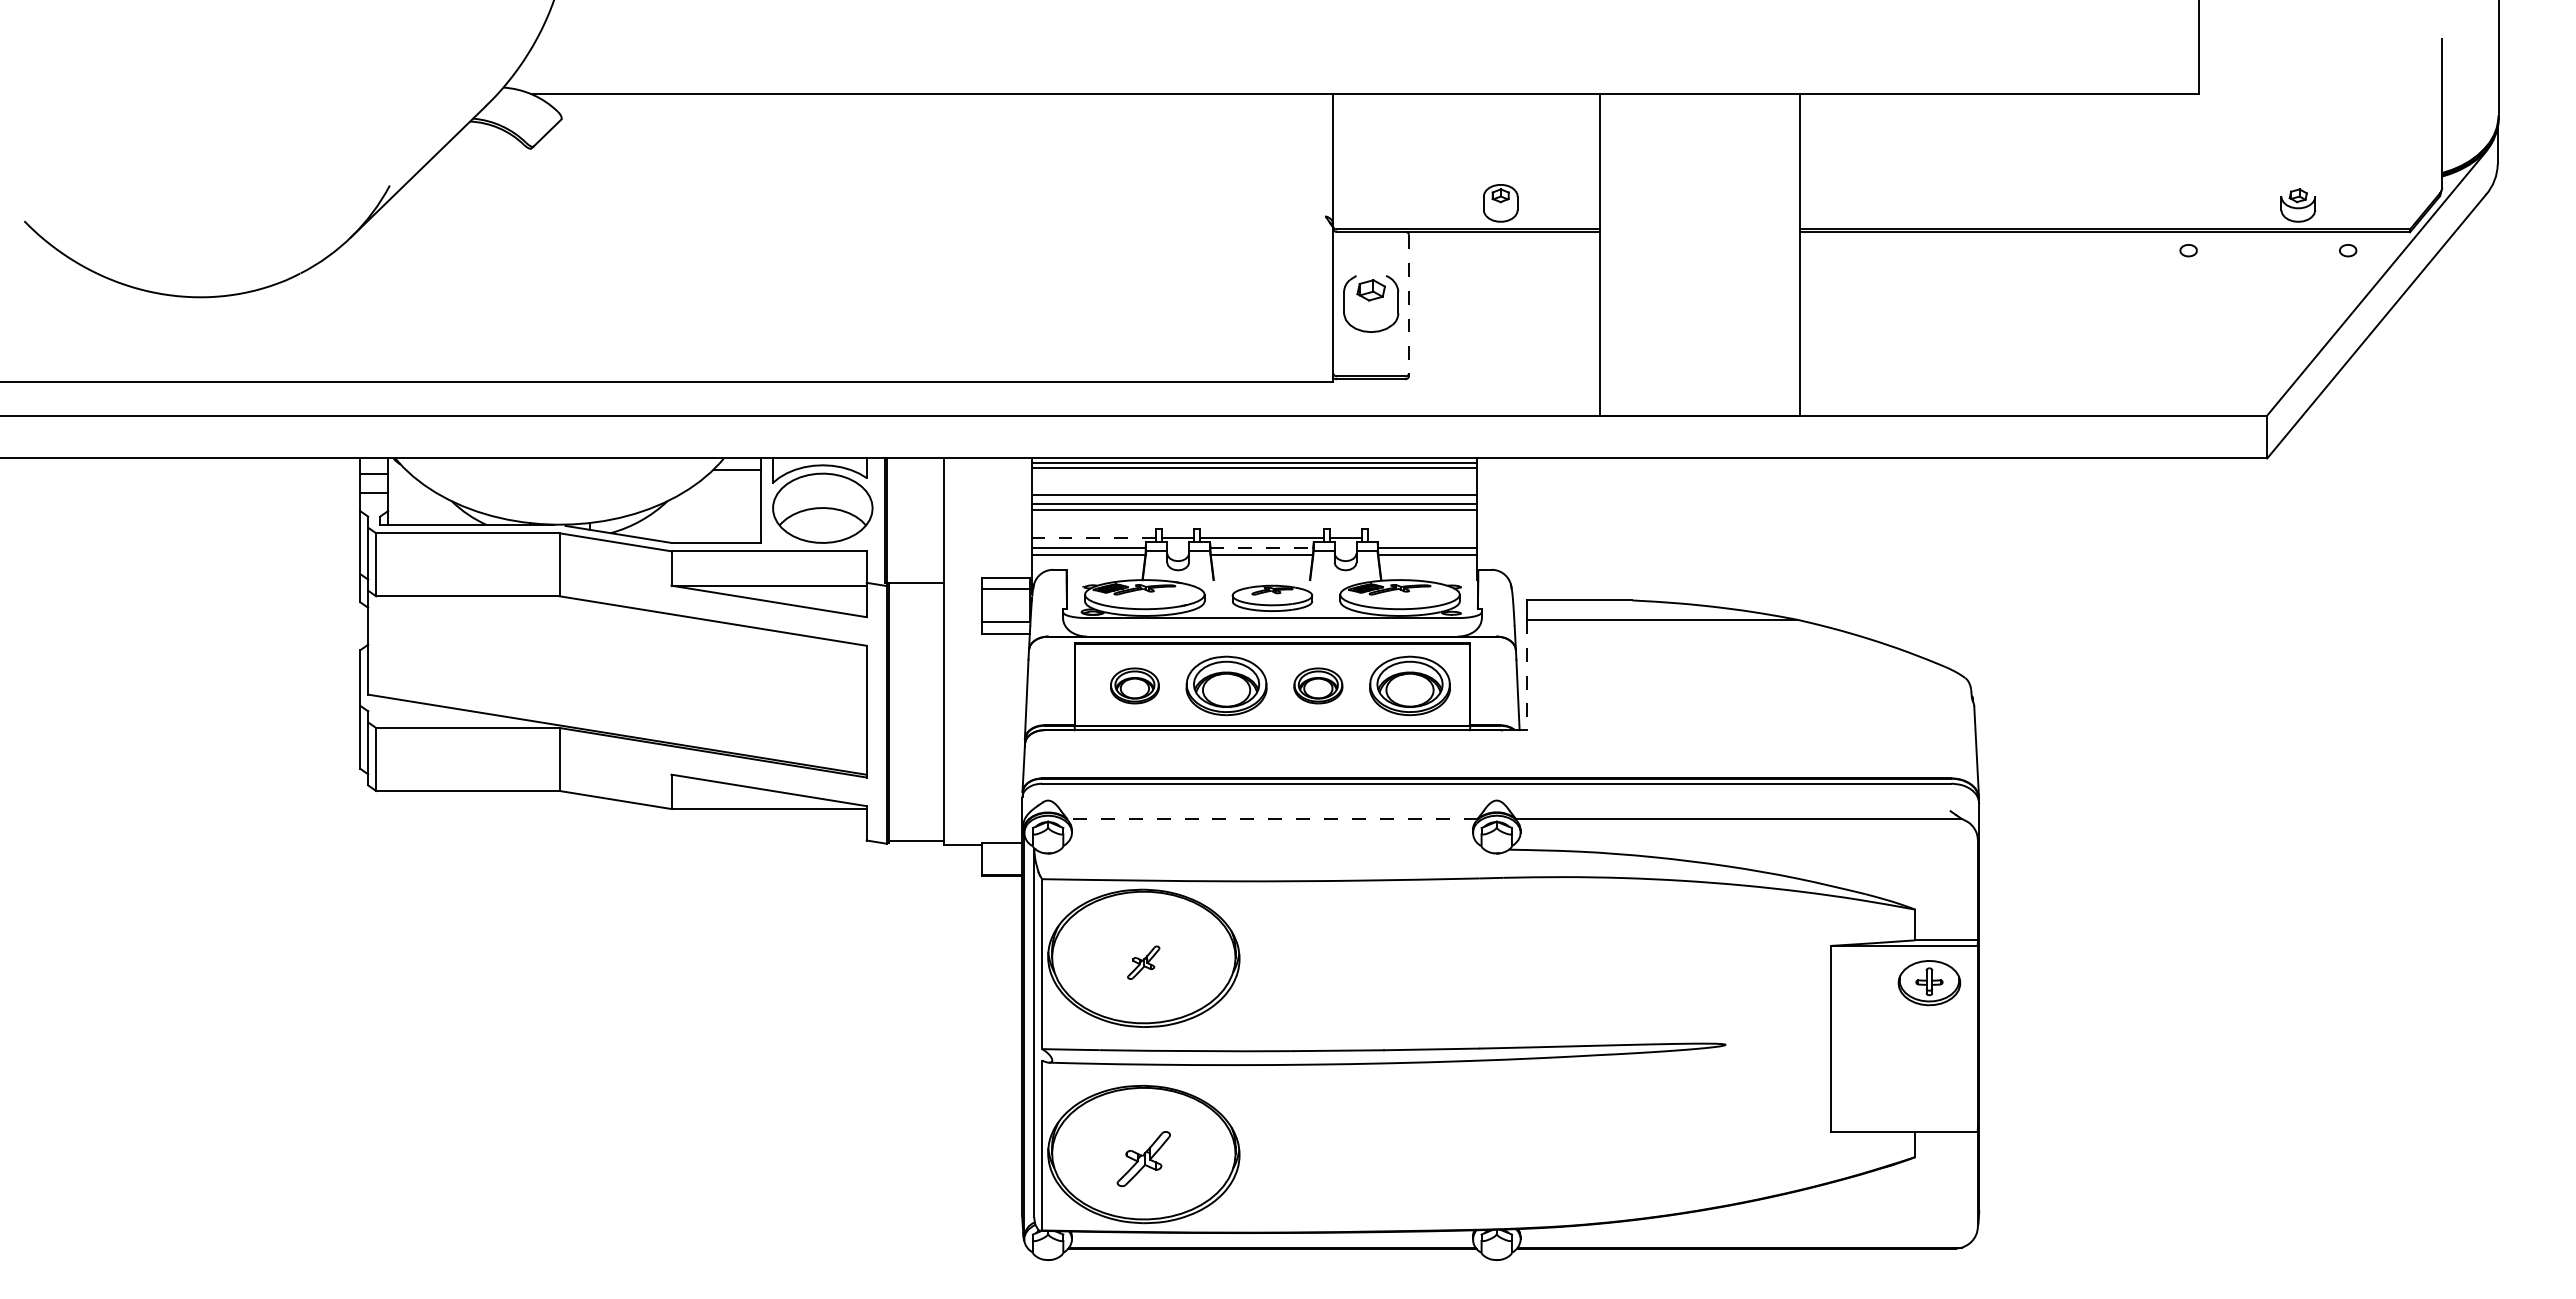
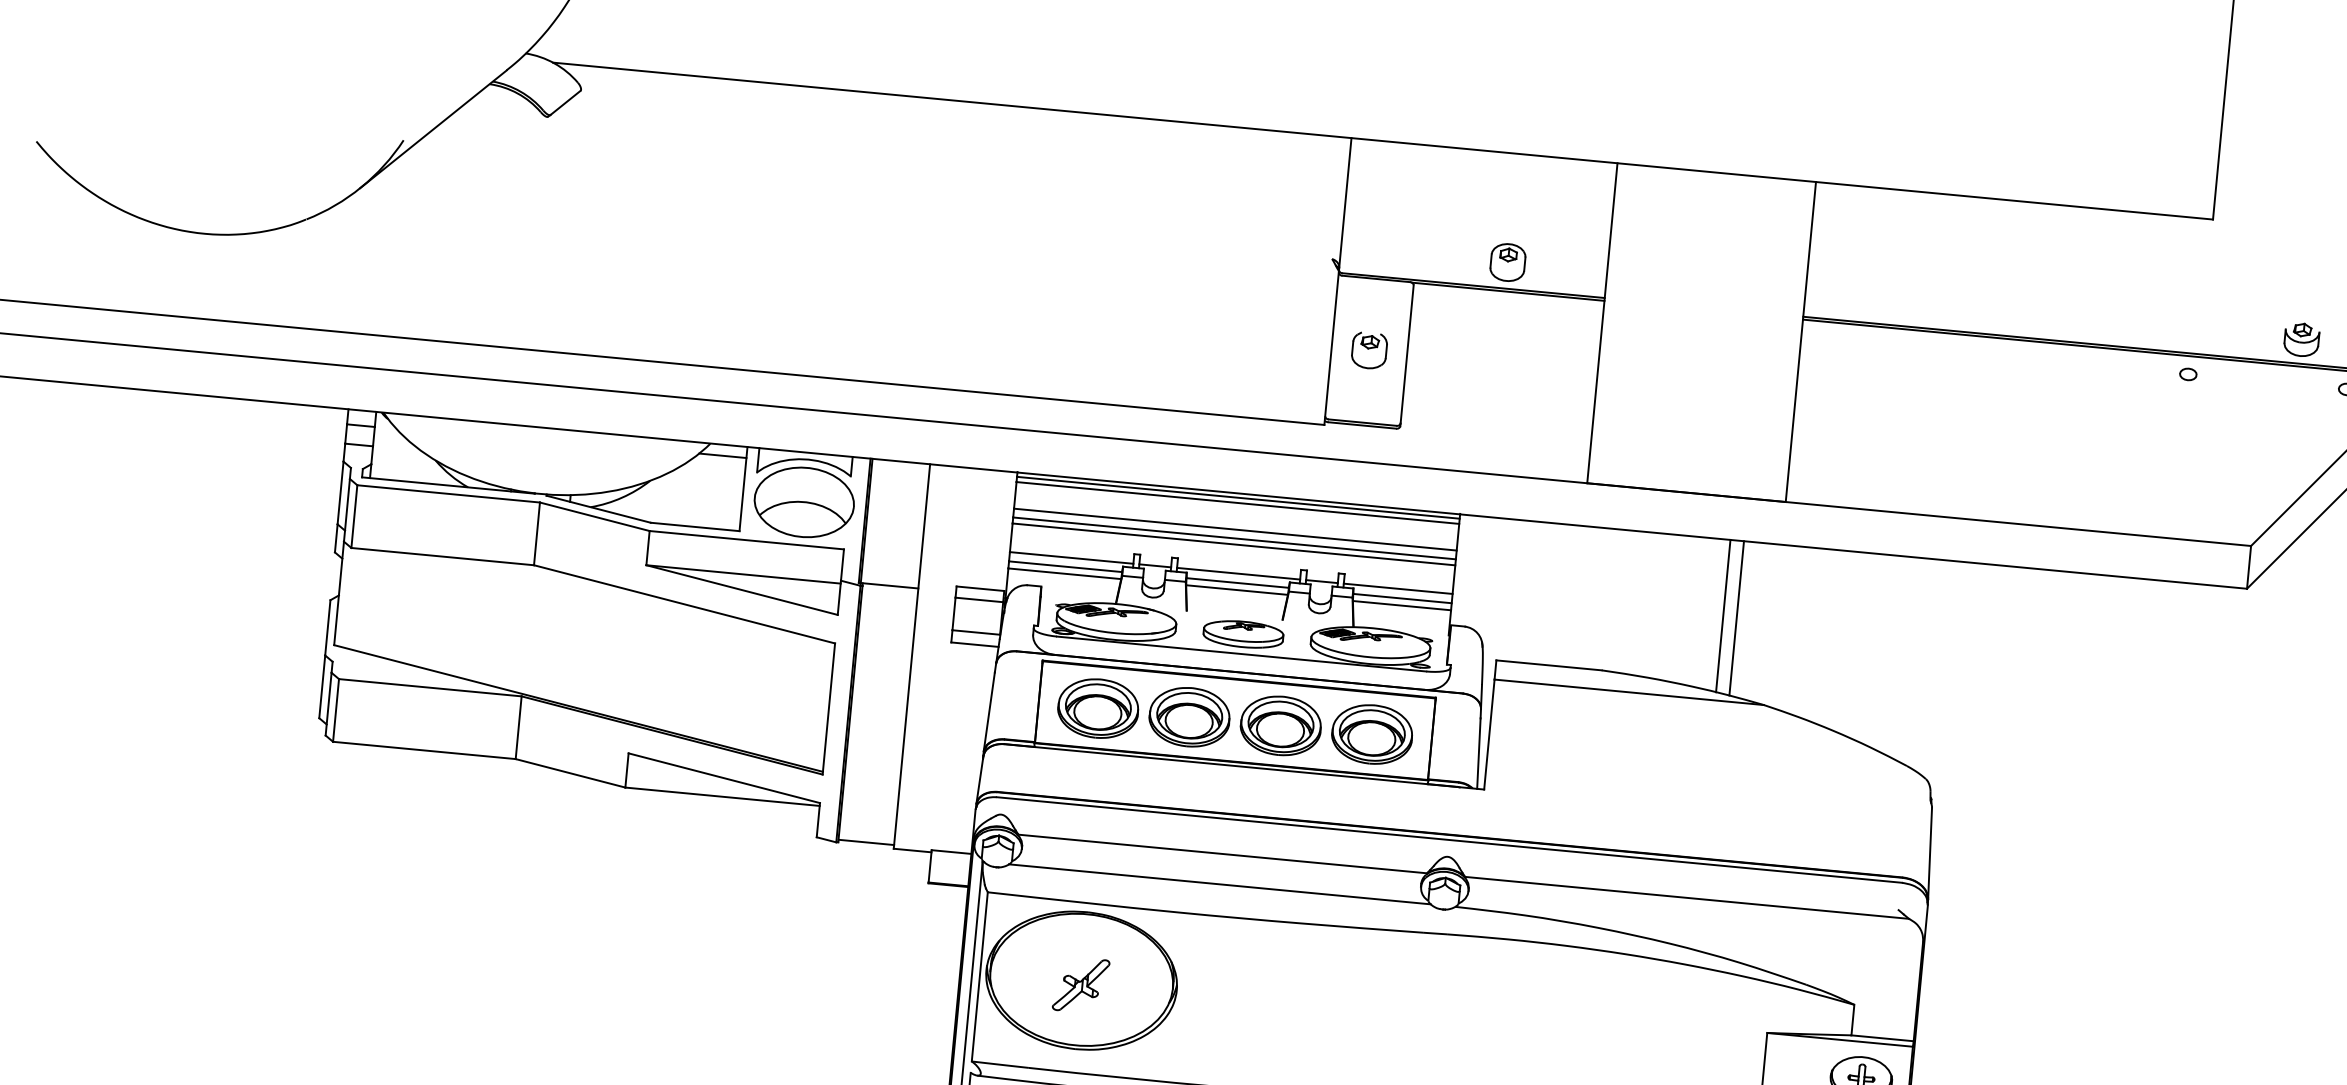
part: (1370, 304) -> (1368, 351), size x0.62
line: (1409, 304) -> (1407, 354), dashed -> solid
line: (1748, 534) -> (1723, 615), added
line: (1761, 535) -> (1736, 617), added
line: (1093, 538) -> (1070, 557), dashed -> solid
line: (1421, 538) -> (1397, 588), added
line: (1262, 547) -> (1238, 582), dashed -> solid
line: (1526, 675) -> (1489, 735), dashed -> solid
part: (1134, 685) -> (1097, 708), size x1.67
part: (1318, 685) -> (1281, 725), size x1.67
line: (1271, 818) -> (1221, 853), dashed -> solid
line: (1272, 849) -> (1219, 884), added
part: (1143, 962) -> (1080, 984), size x1.67

